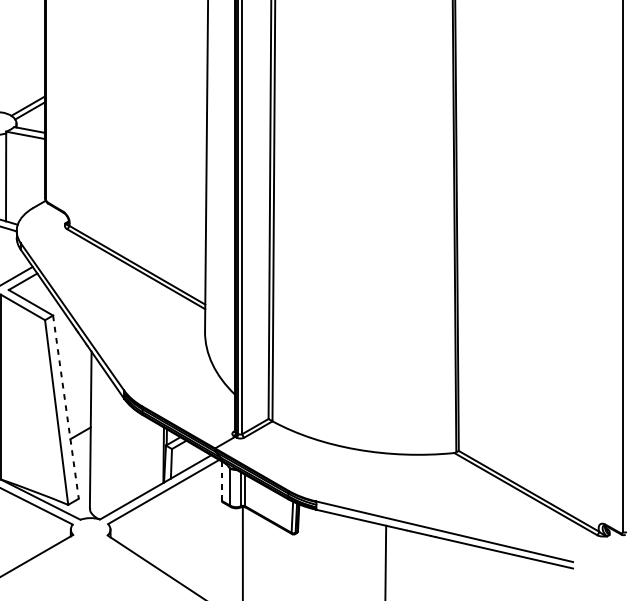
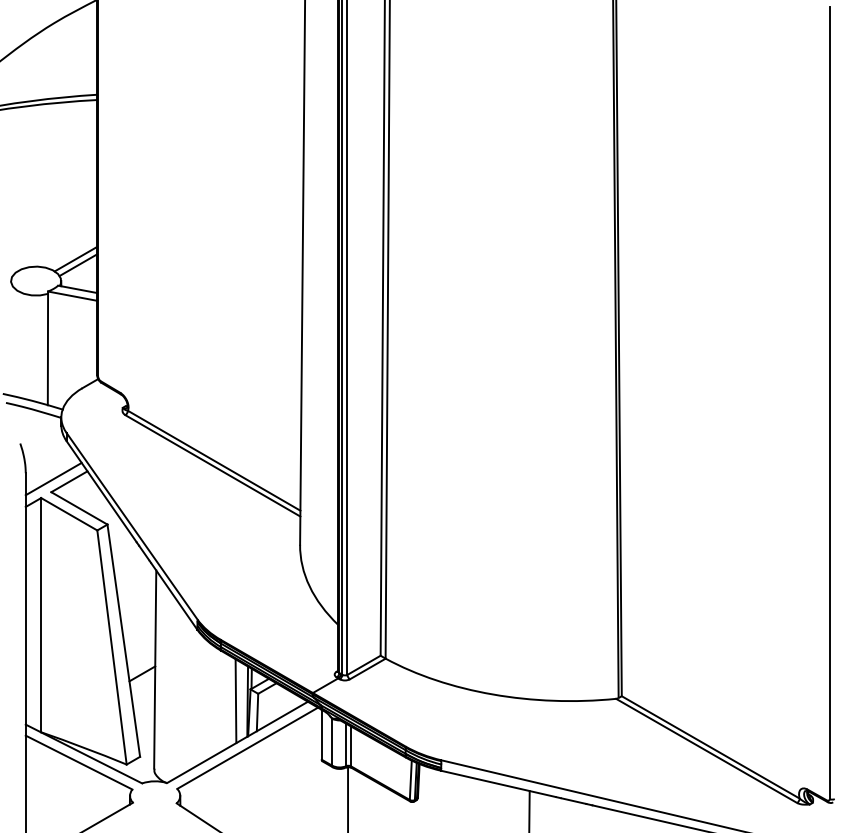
line: (65, 407) -> (123, 641), dashed -> solid
line: (154, 455) -> (235, 701), added
line: (221, 481) -> (321, 734), dashed -> solid

